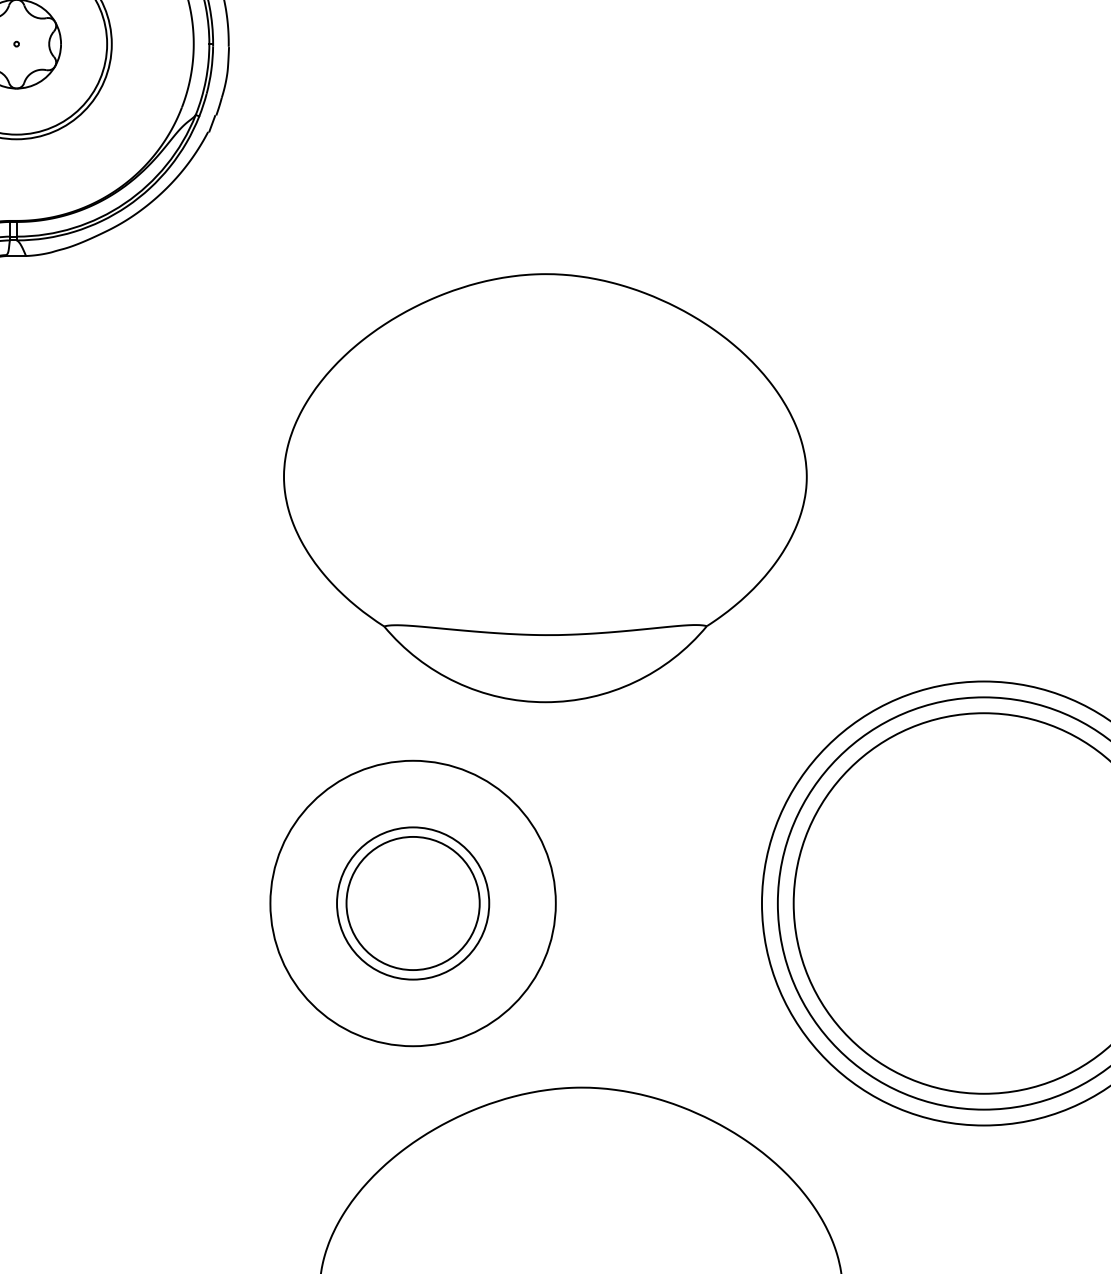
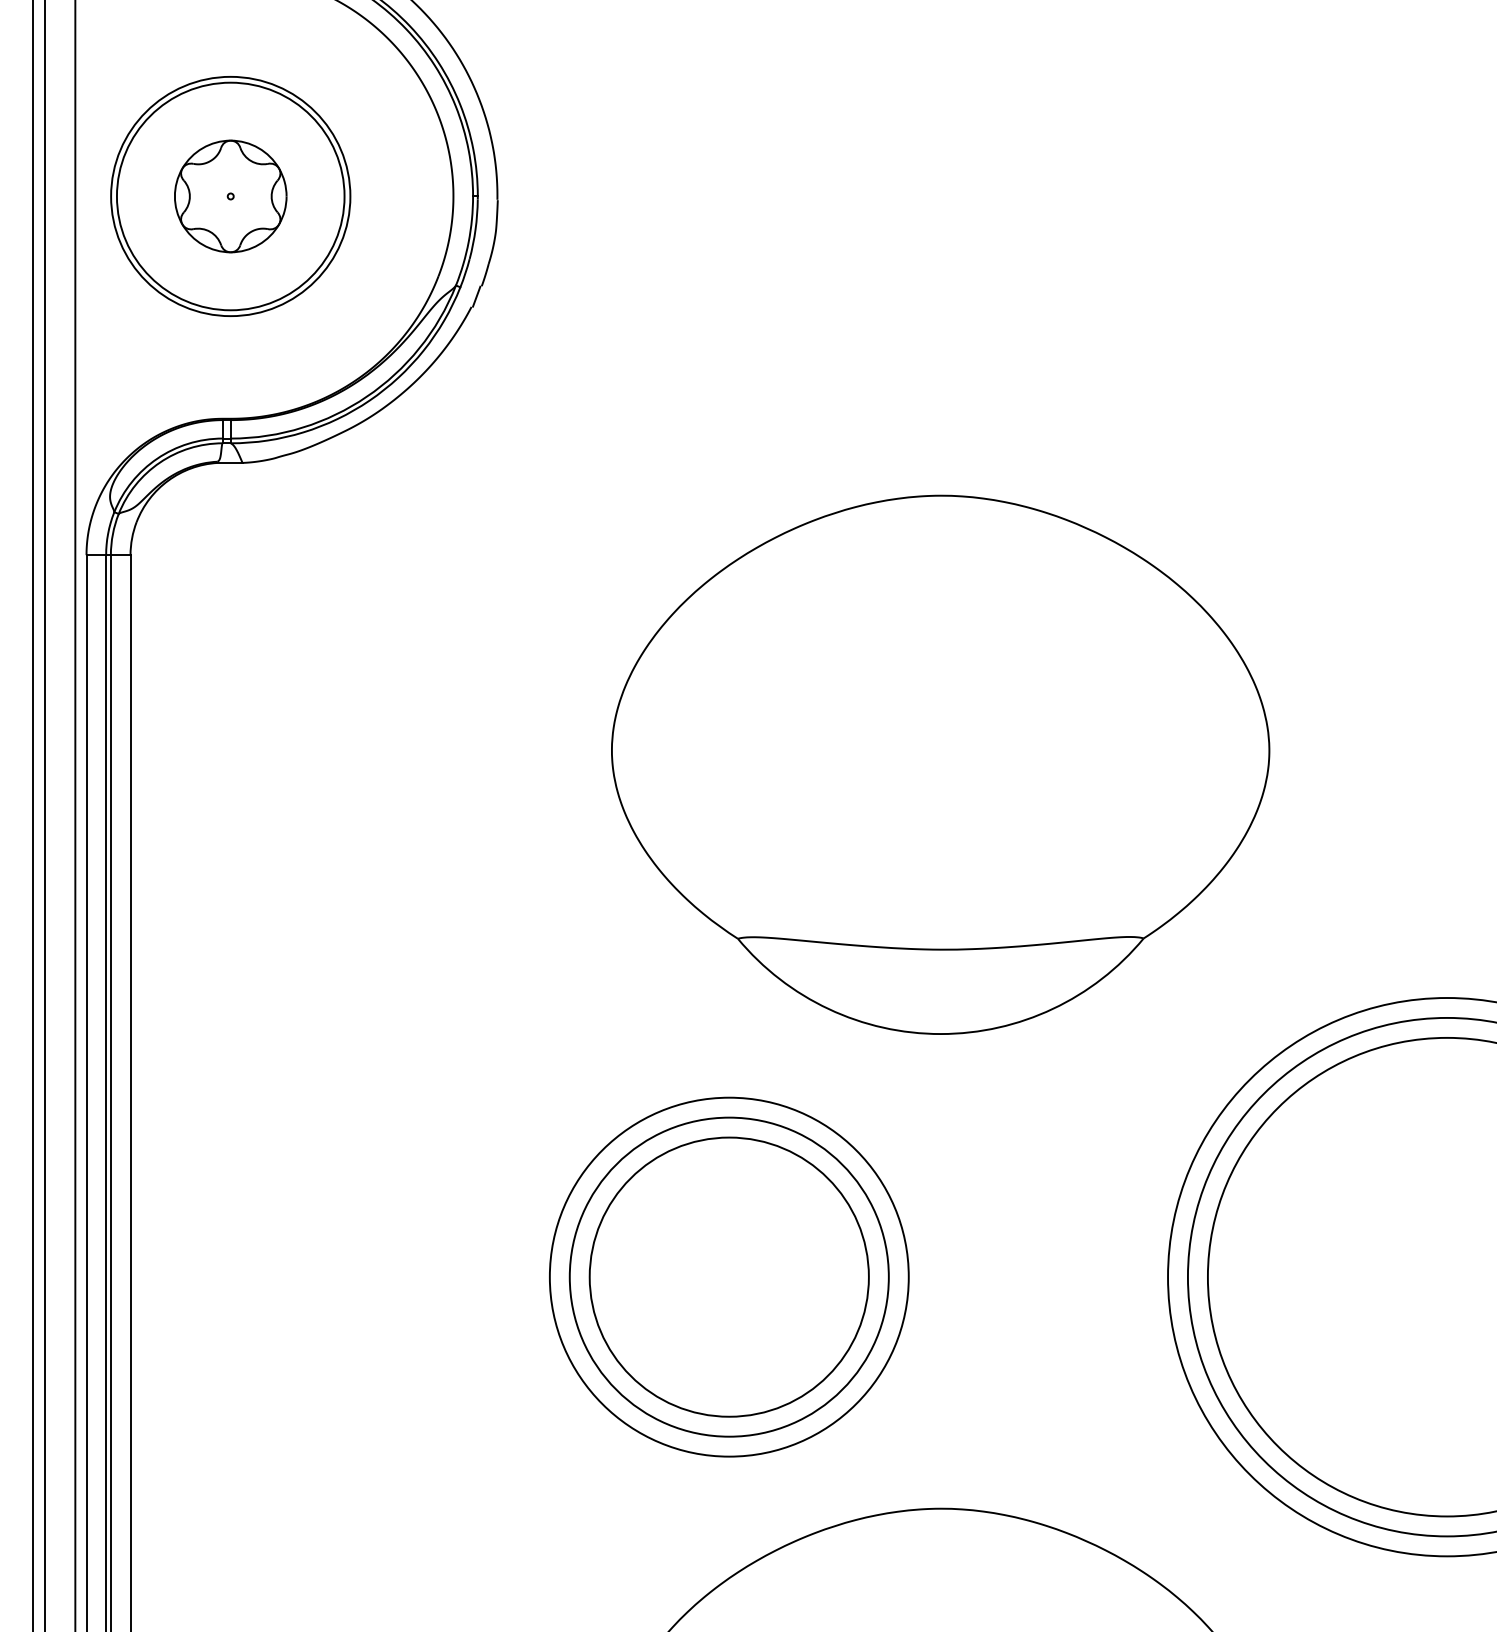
part: (545, 487) -> (940, 764), moved
circle: (412, 902) -> (728, 1276), size x1.67
circle: (412, 902) -> (728, 1276), size x1.67

